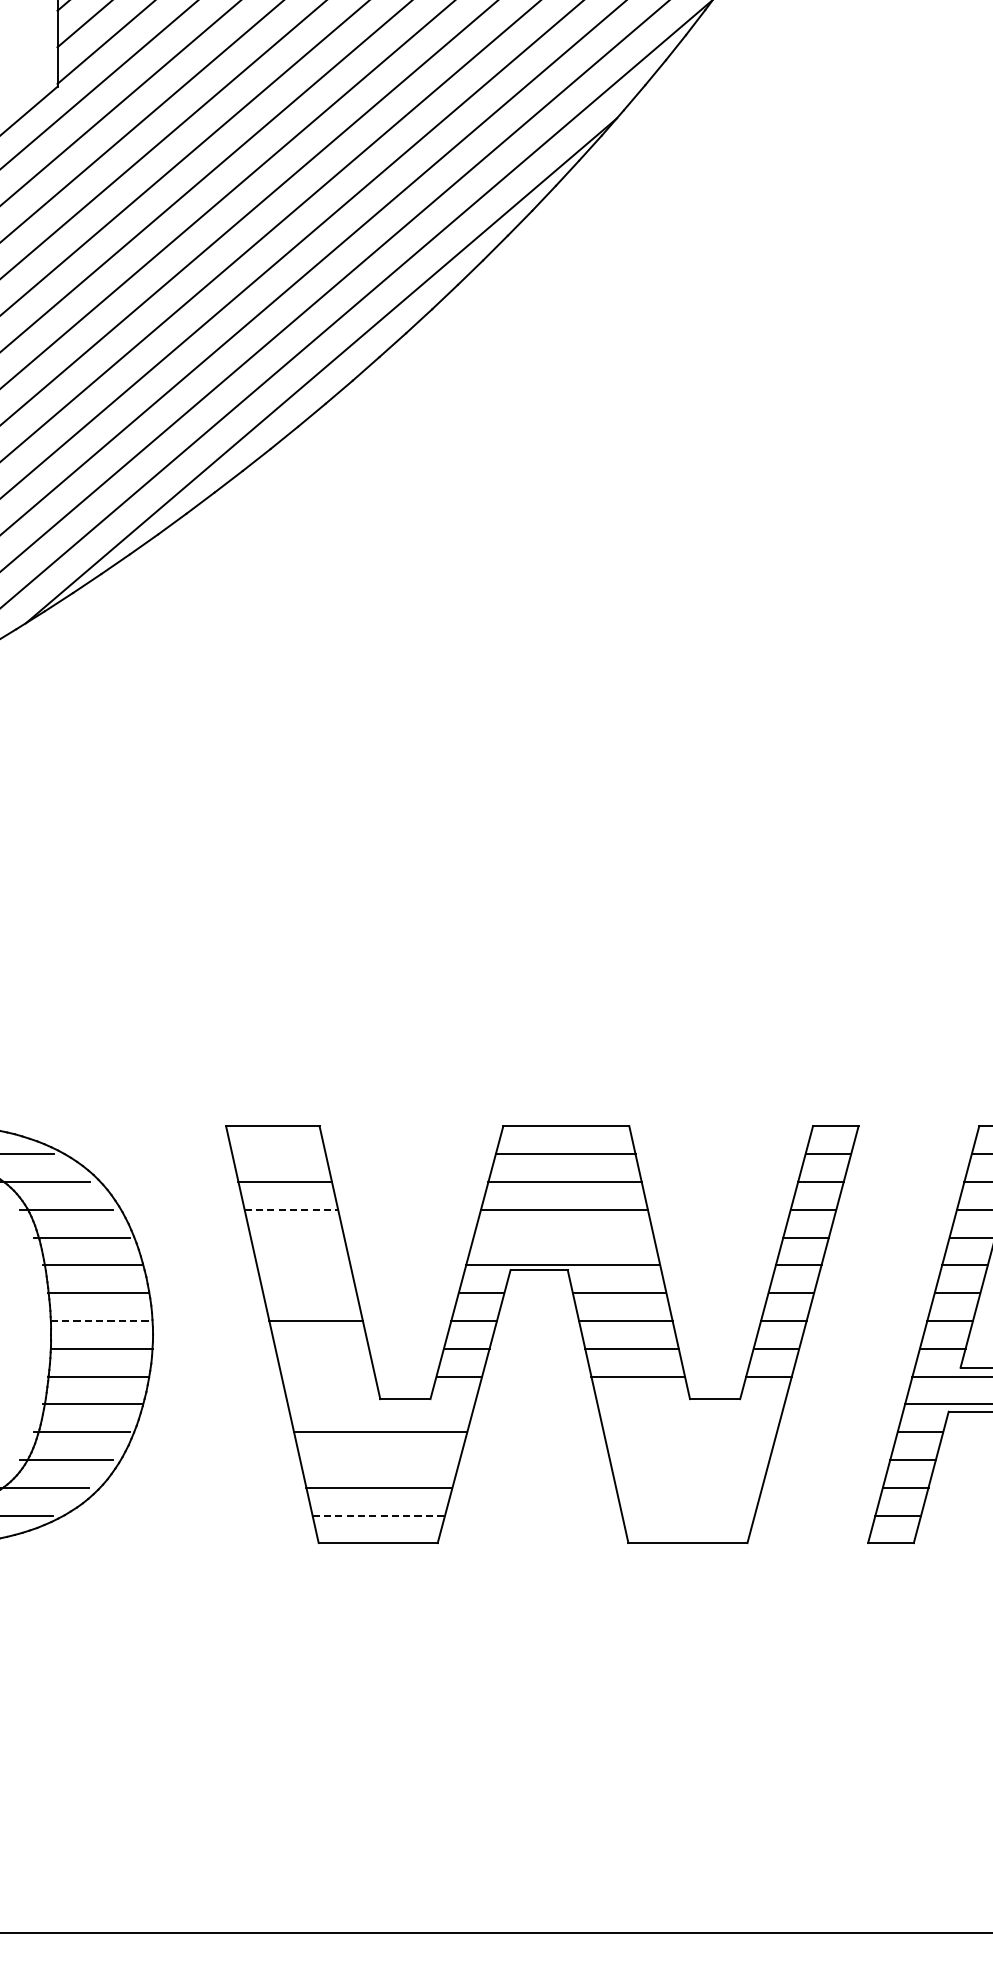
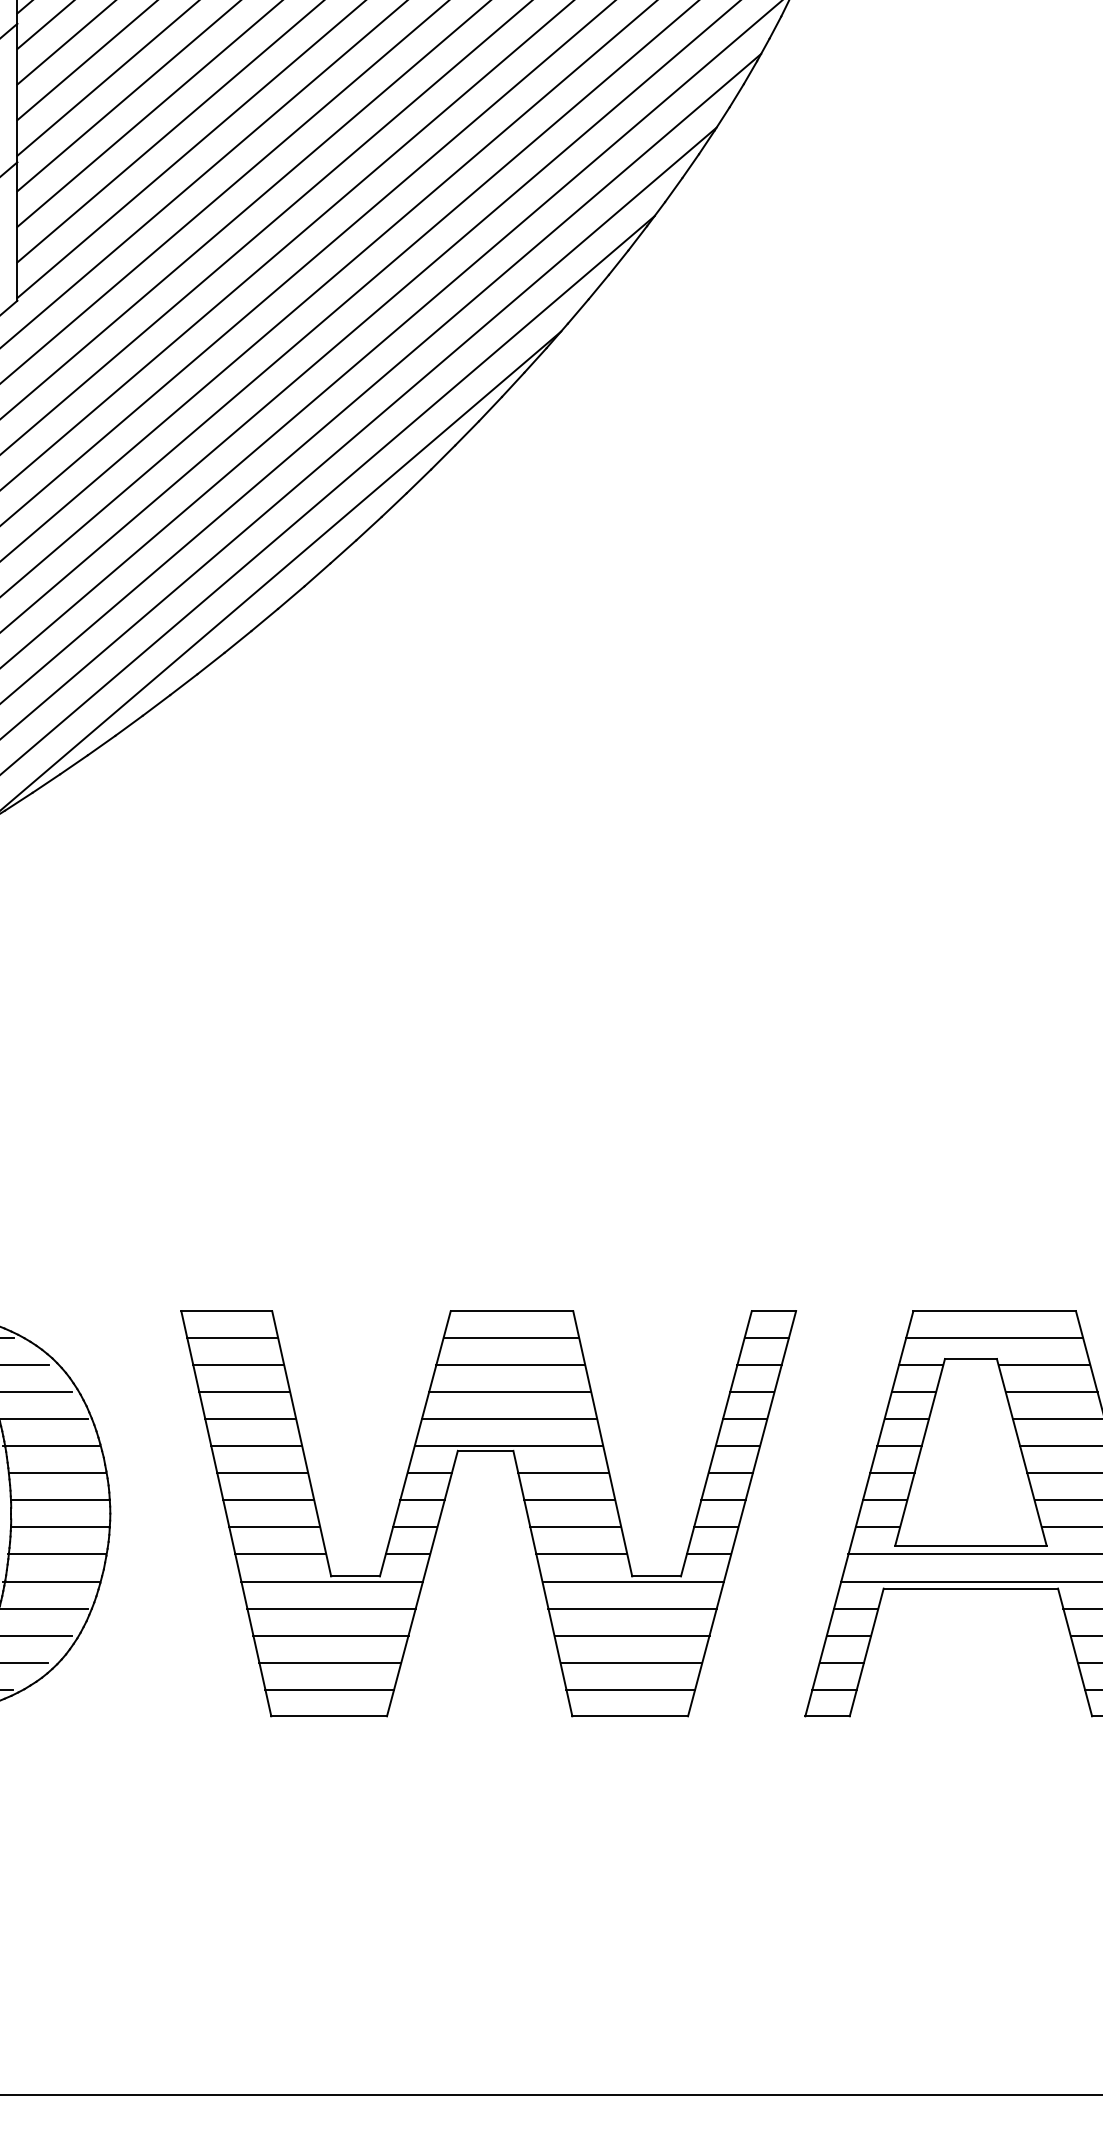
line: (278, 1154) -> (232, 1338), added
line: (292, 1209) -> (245, 1392), dashed -> solid
line: (297, 1237) -> (250, 1419), added
line: (563, 1237) -> (509, 1419), added
line: (303, 1265) -> (256, 1446), added
line: (309, 1293) -> (262, 1473), added
line: (101, 1321) -> (60, 1500), dashed -> solid
line: (321, 1348) -> (274, 1527), added
line: (328, 1376) -> (280, 1554), added
line: (380, 1404) -> (331, 1581), added
line: (690, 1404) -> (632, 1581), added
line: (690, 1432) -> (632, 1608), added
line: (379, 1459) -> (330, 1635), added
line: (689, 1459) -> (631, 1635), added
line: (689, 1487) -> (631, 1662), added
line: (379, 1515) -> (330, 1689), dashed -> solid
line: (688, 1515) -> (630, 1689), added

